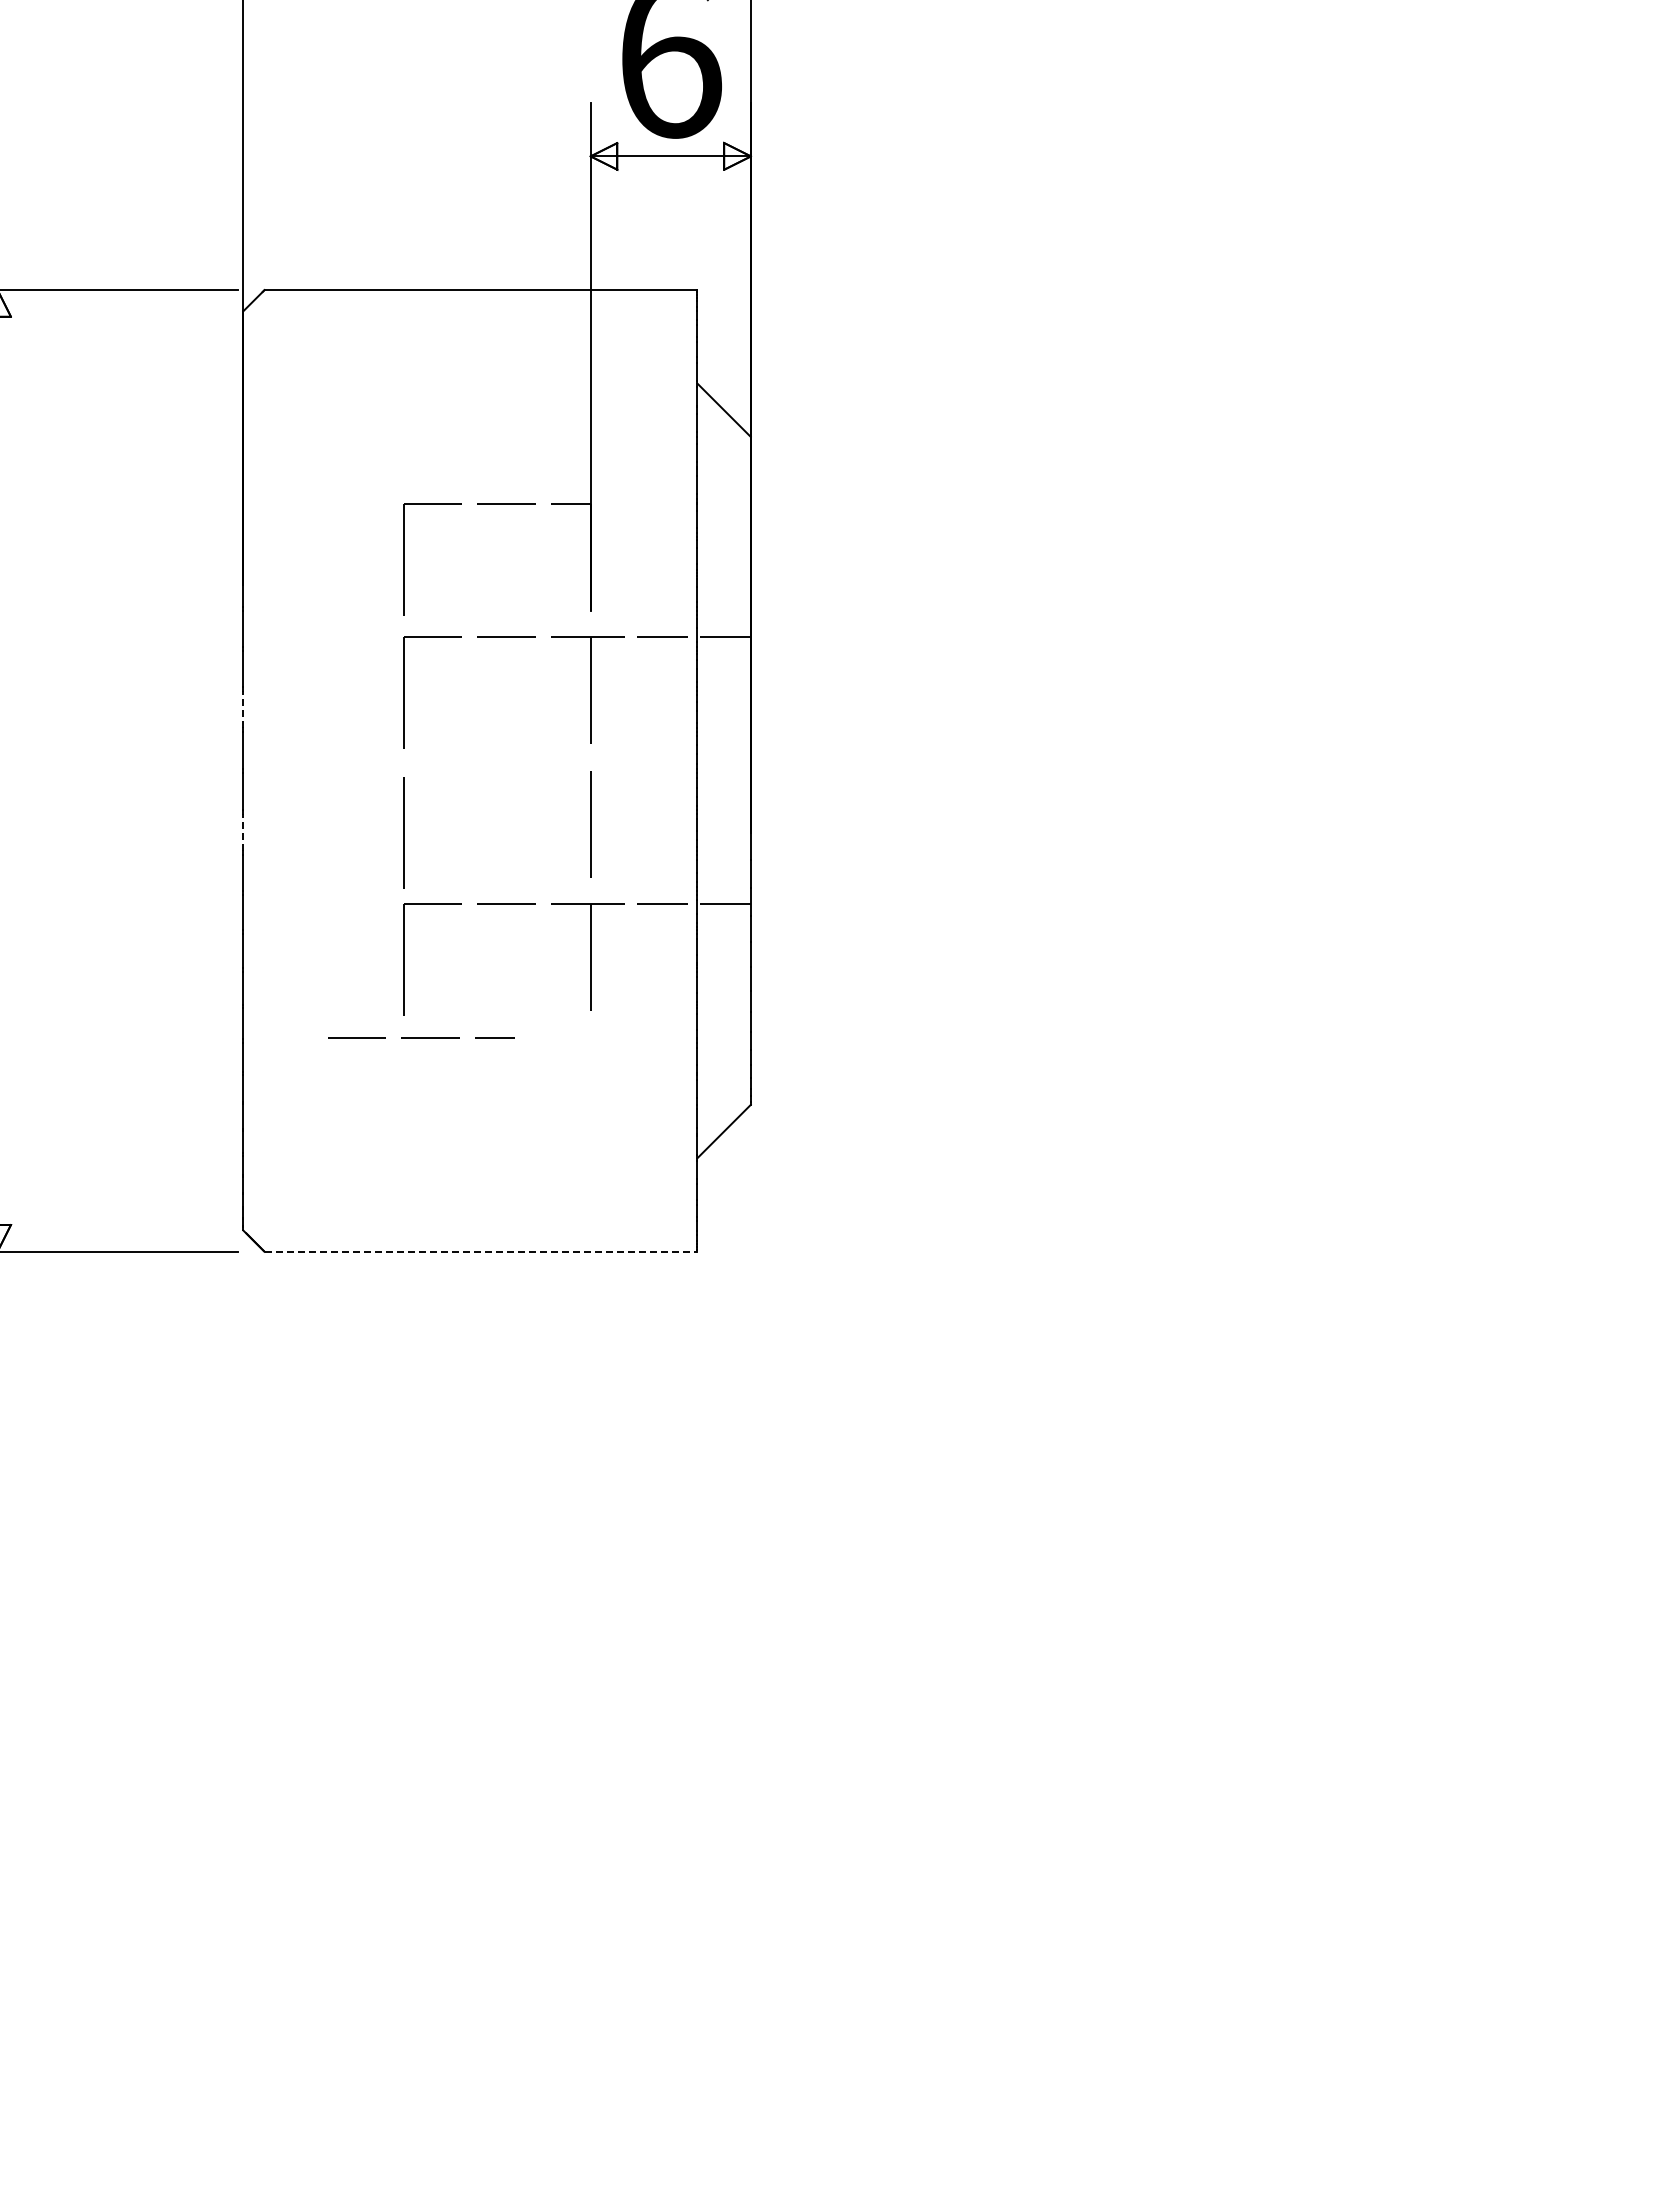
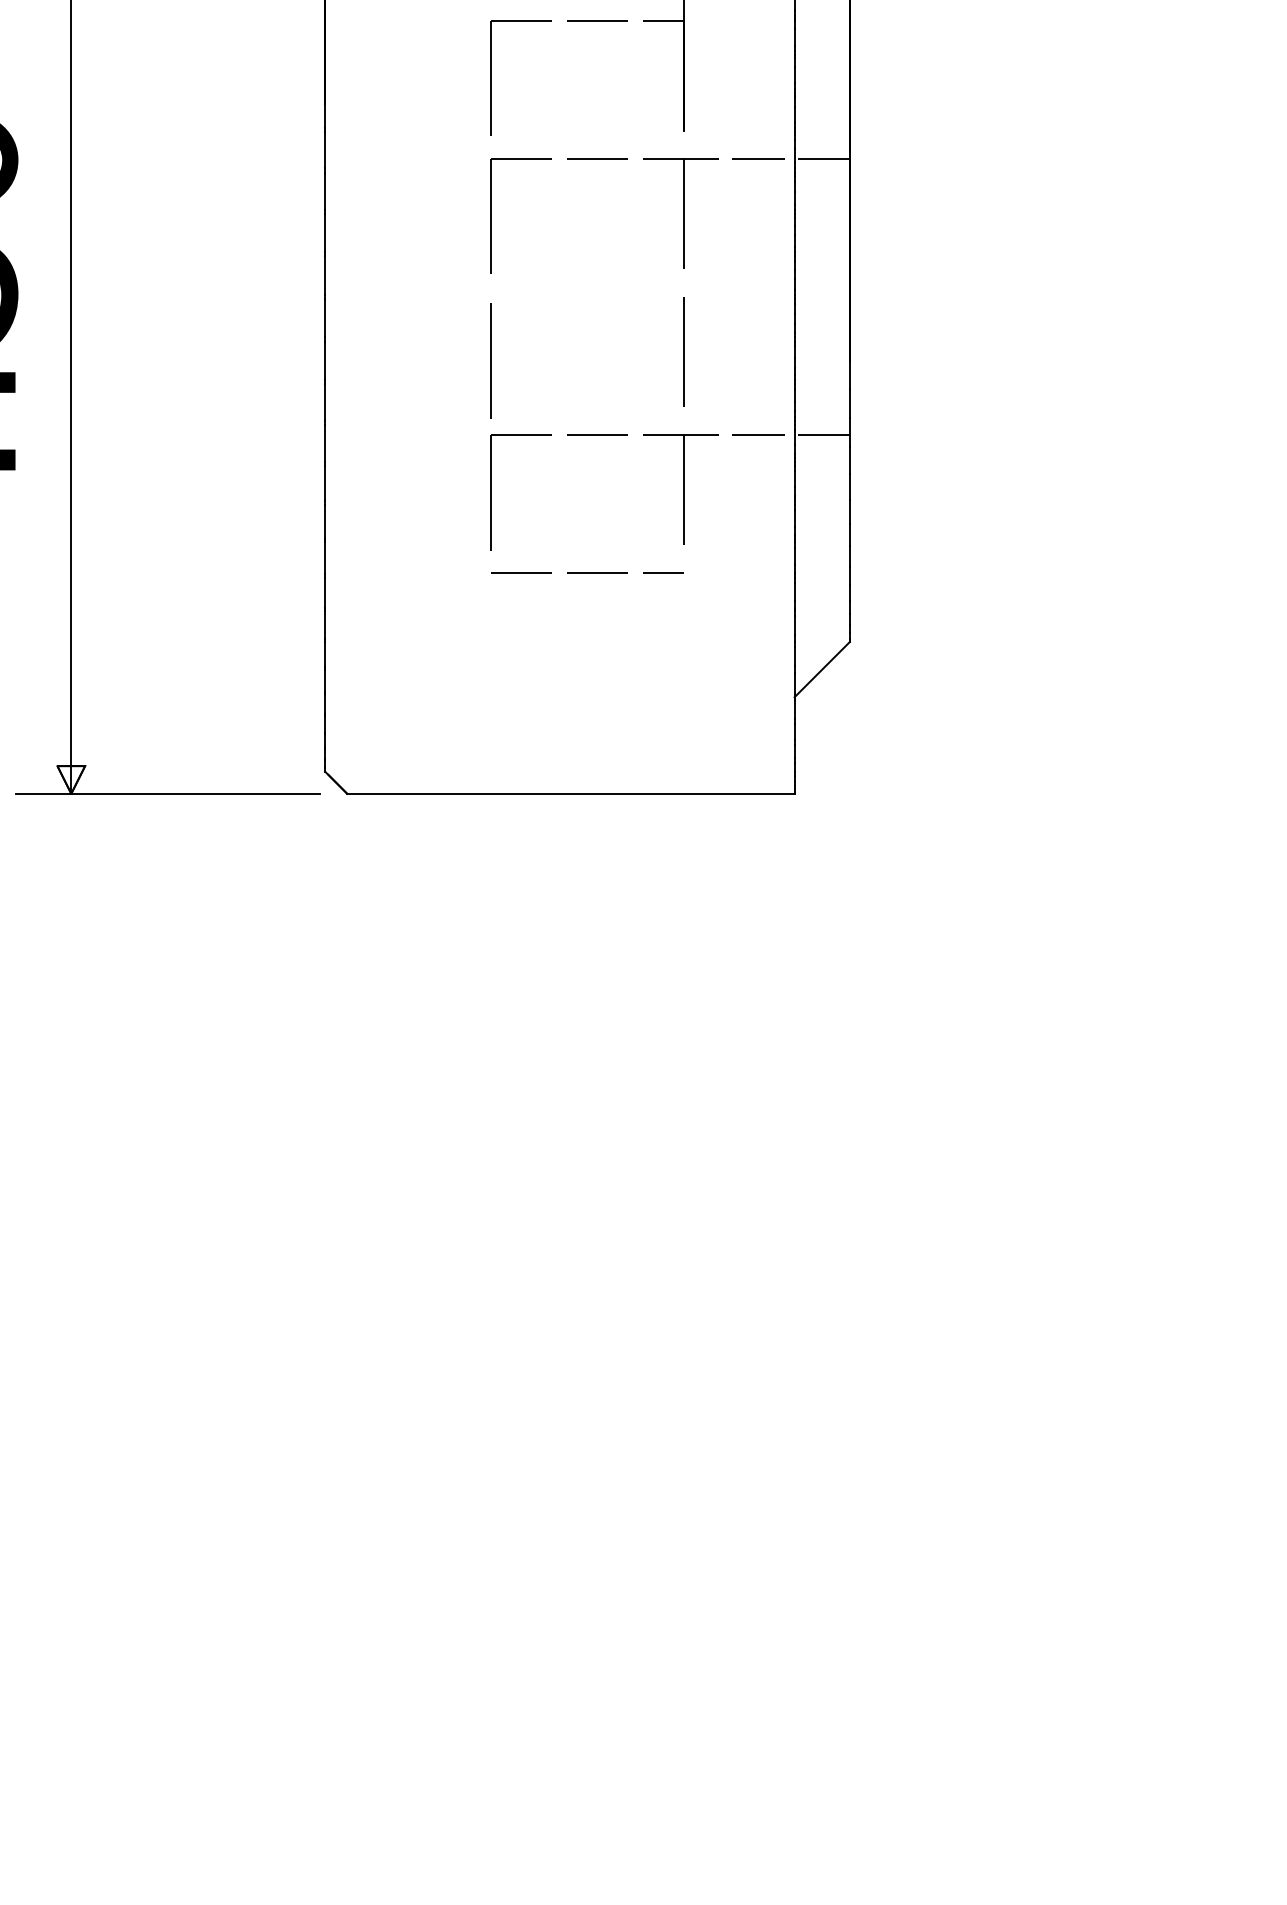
line: (243, 708) -> (325, 232), dashed -> solid
line: (243, 832) -> (325, 360), dashed -> solid
line: (421, 1037) -> (588, 572), moved
line: (481, 1251) -> (571, 793), dashed -> solid

